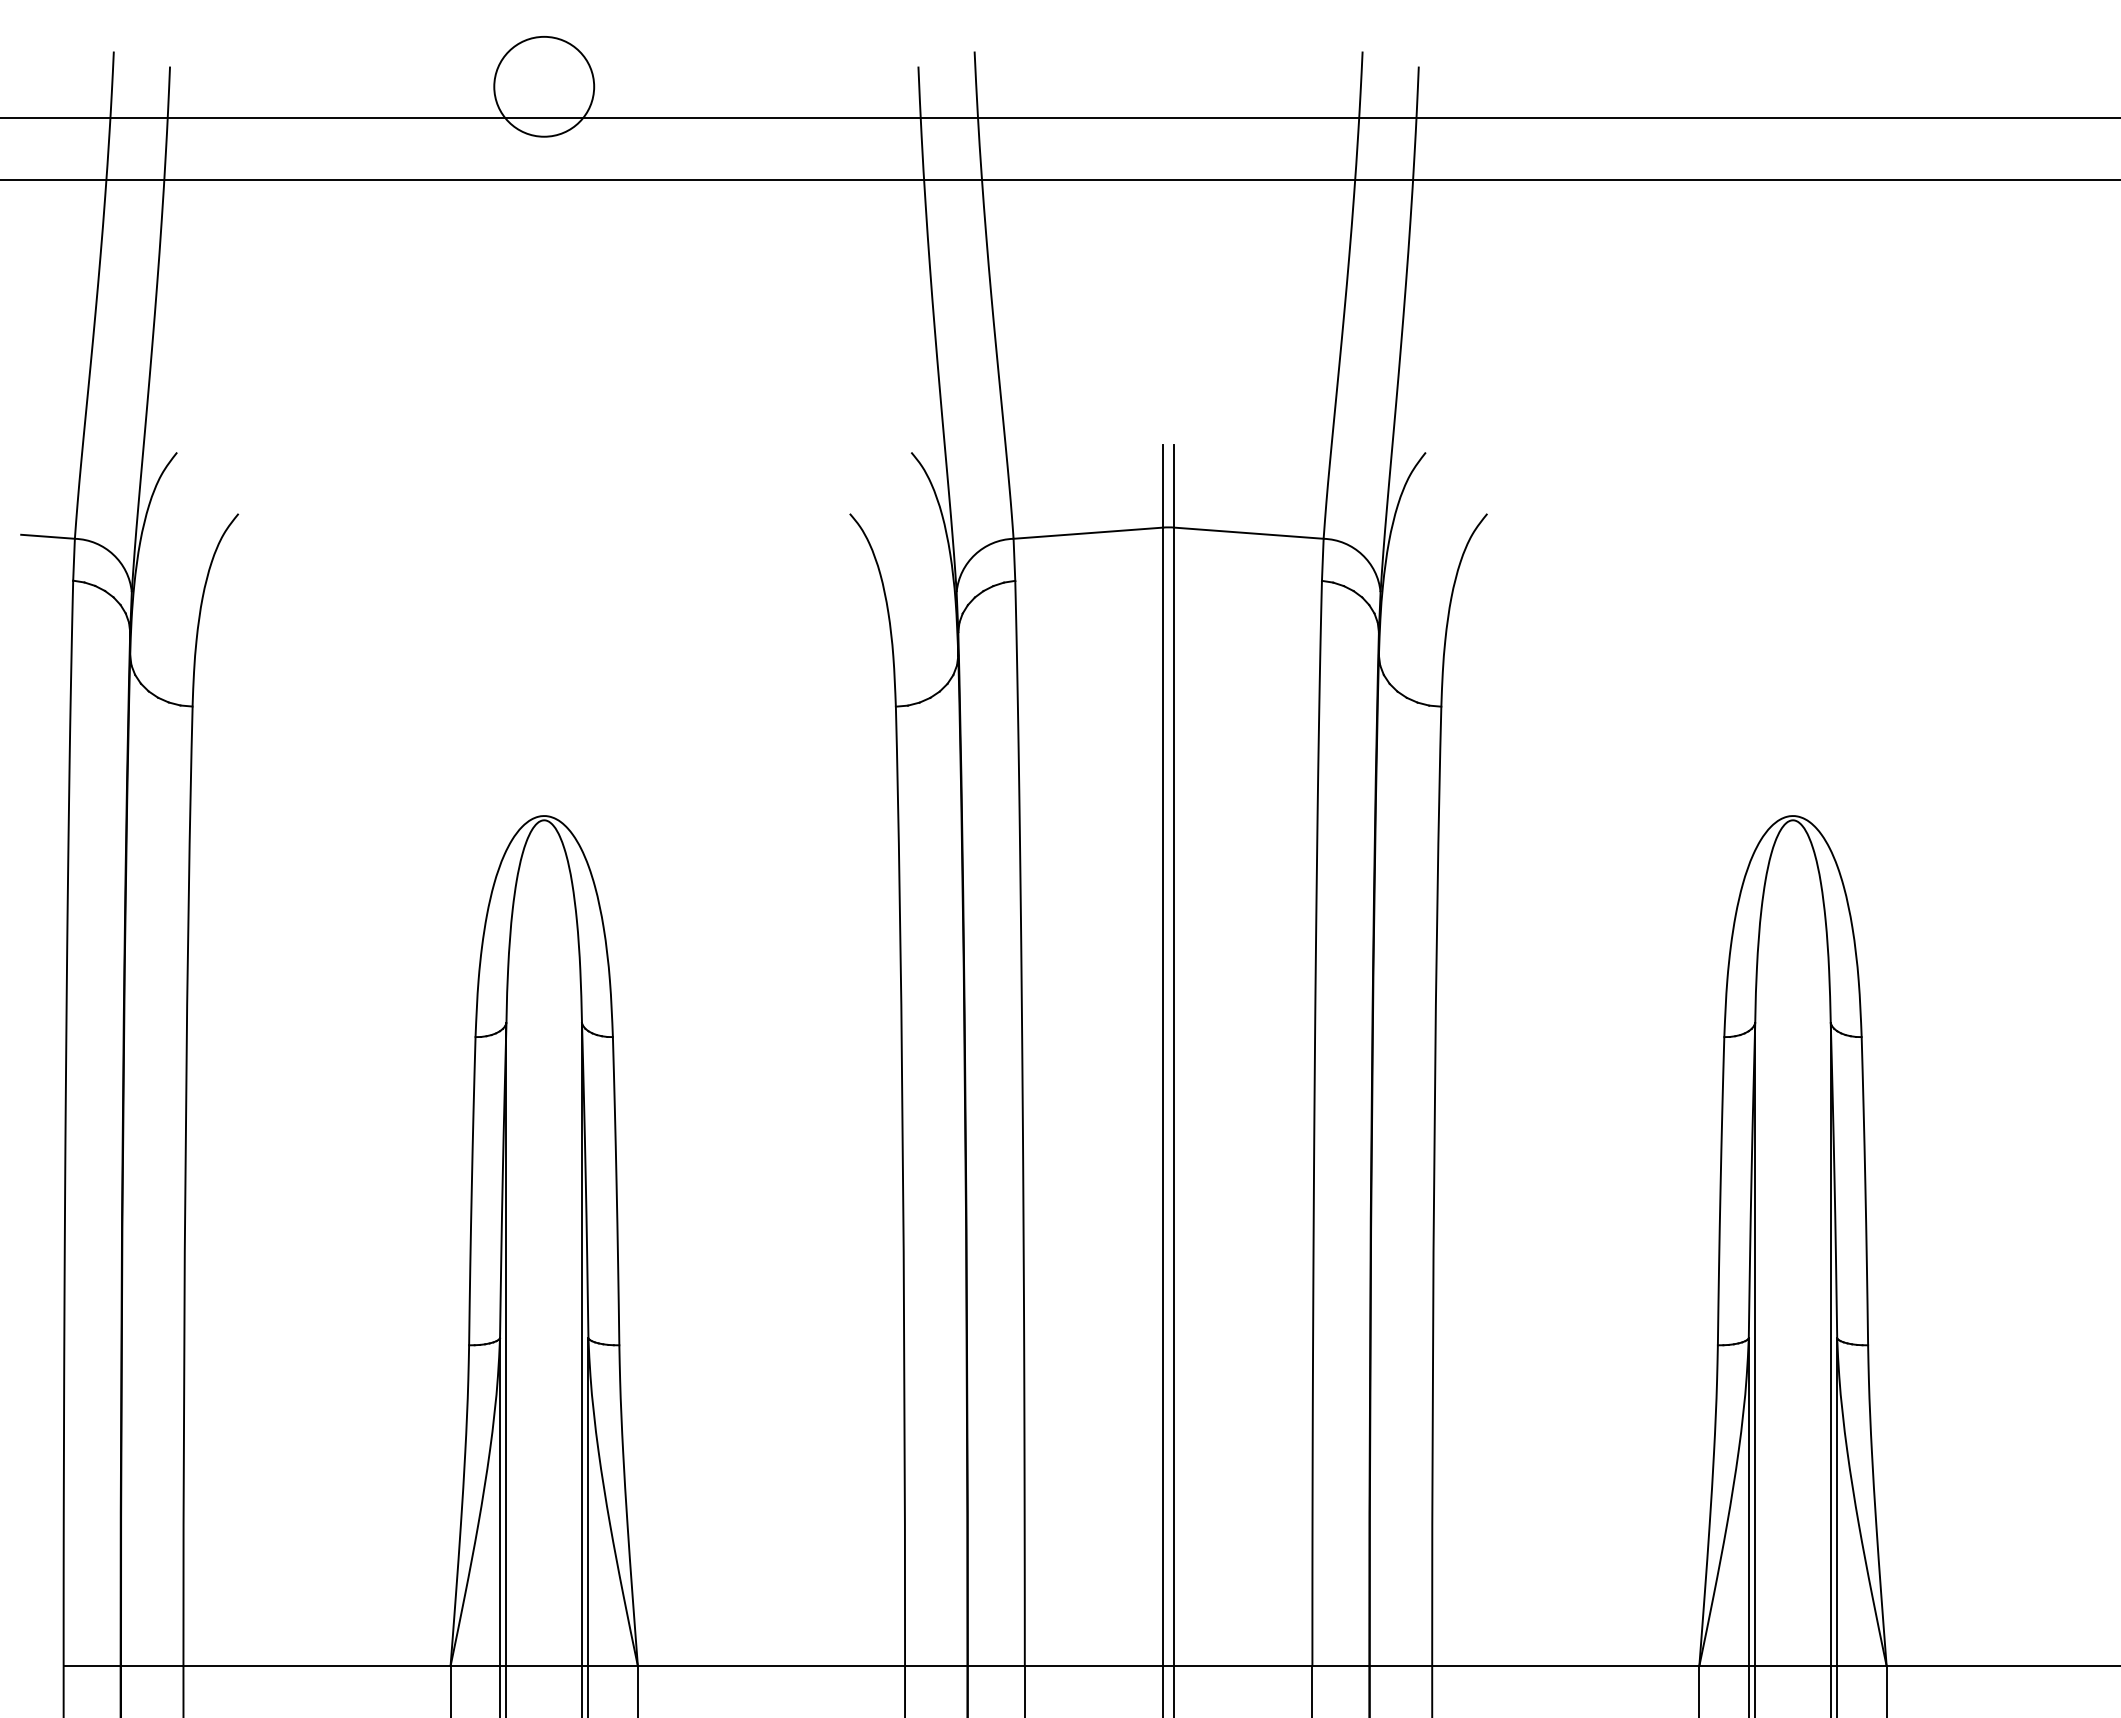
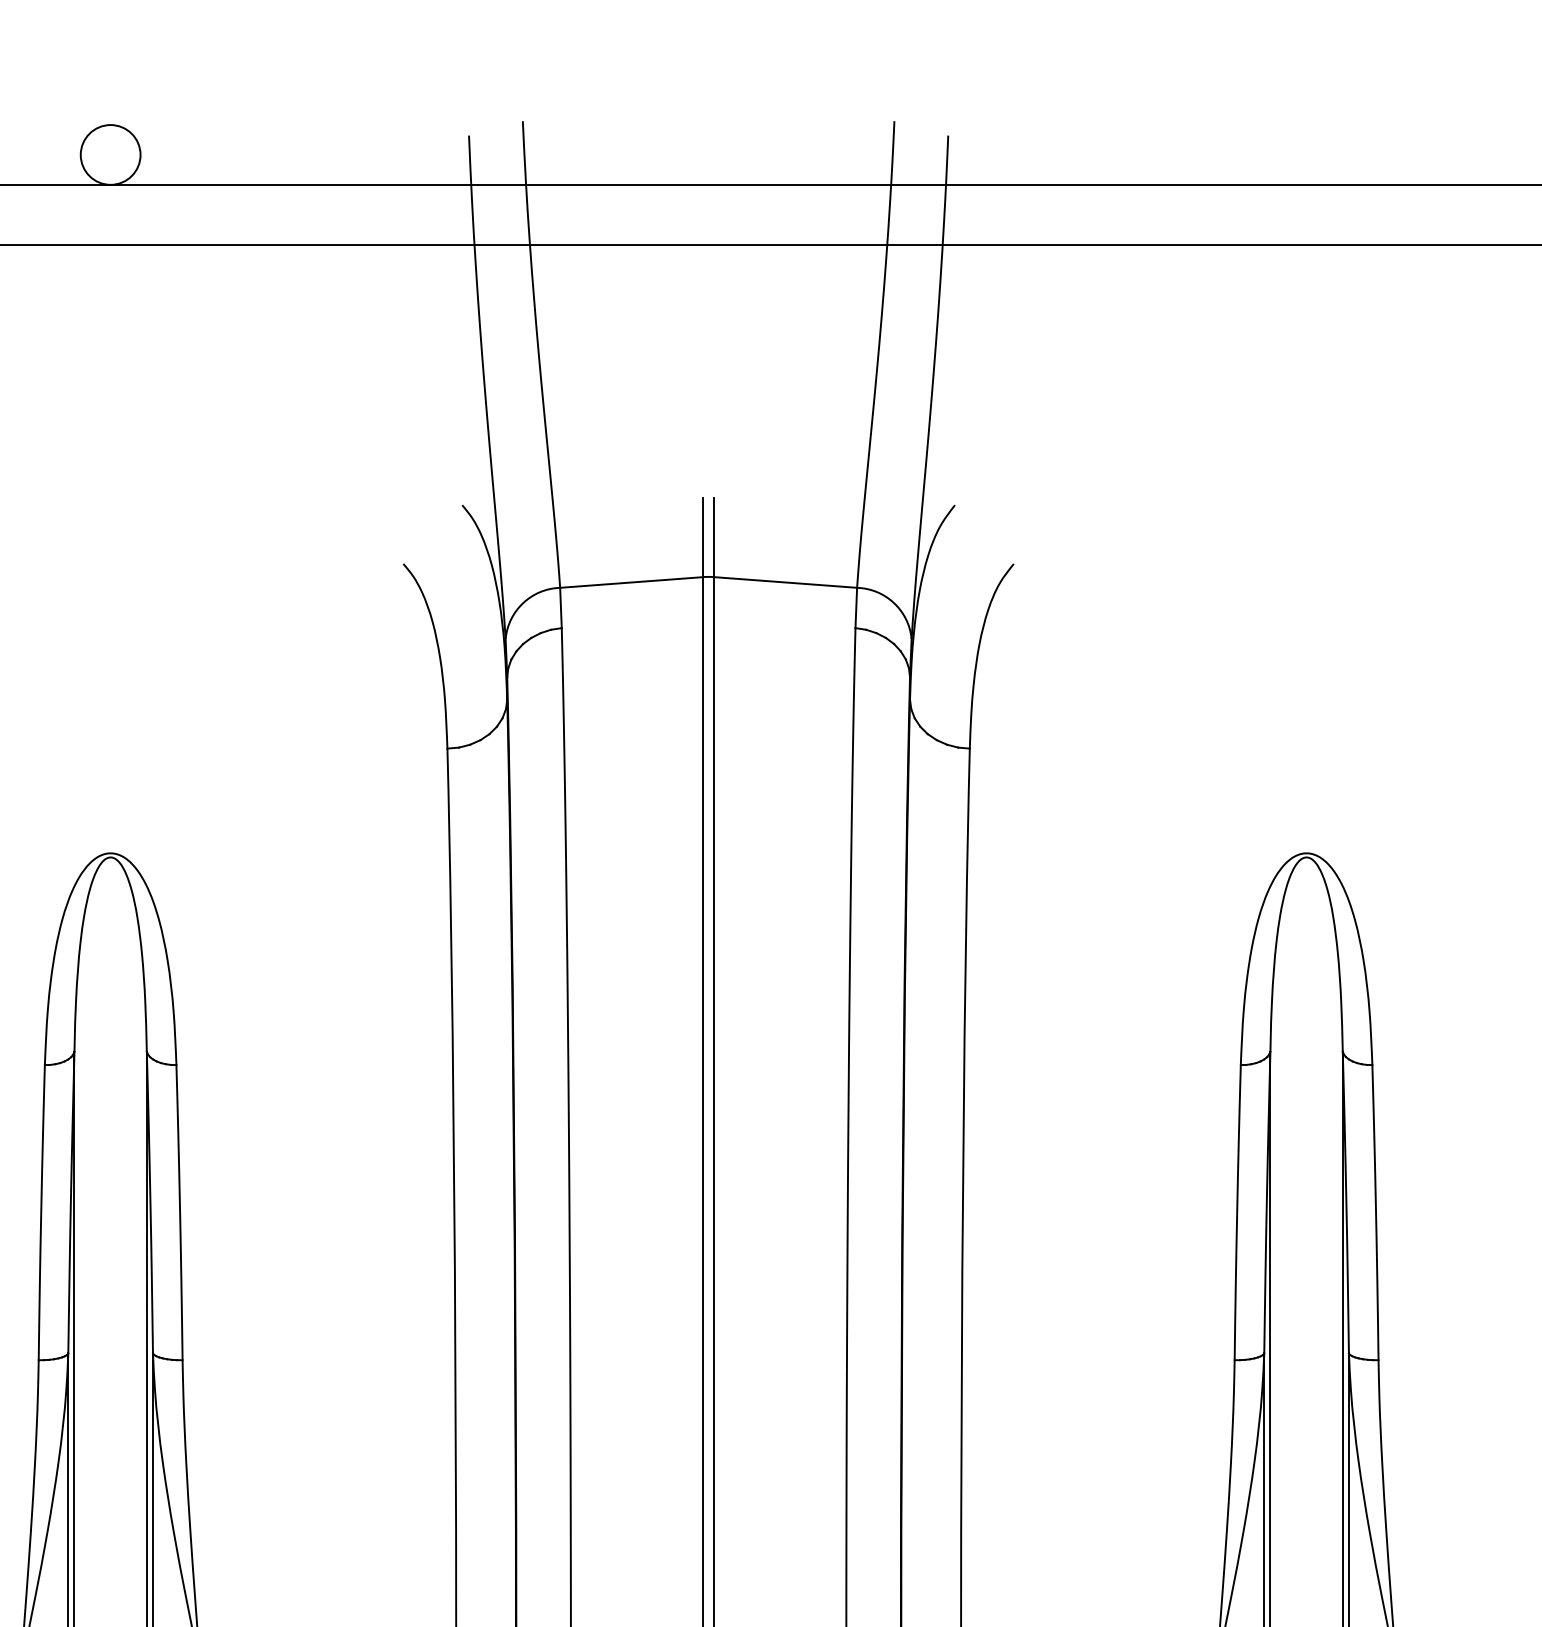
circle: (544, 86) -> (110, 154), size x0.62

